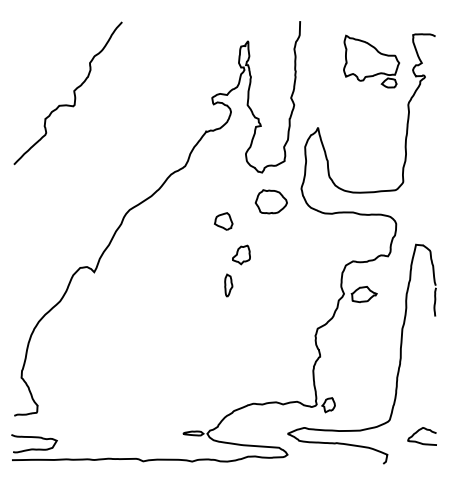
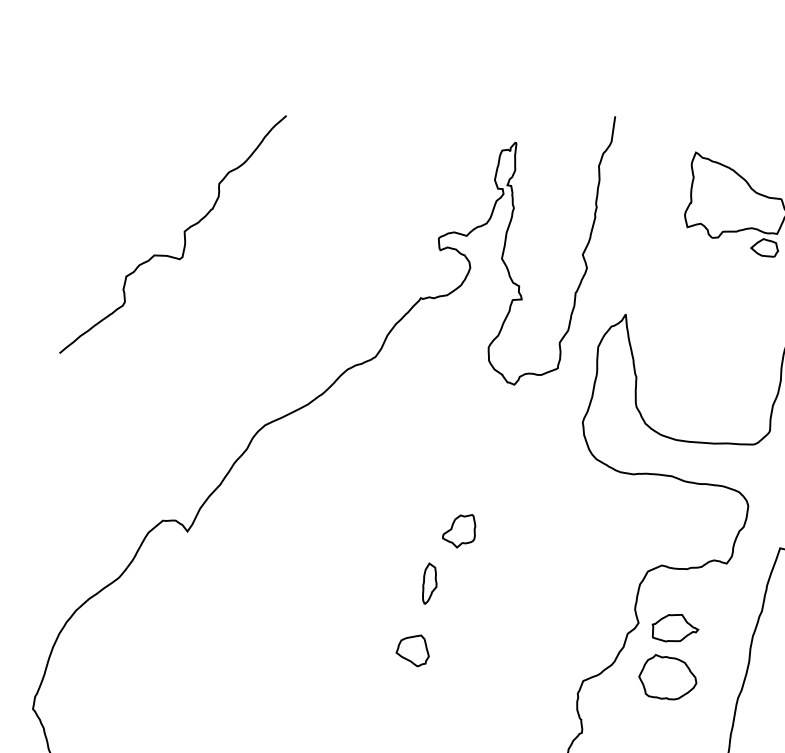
curve: (73, 93) -> (182, 235), moved
part: (270, 201) -> (666, 677), moved
part: (223, 221) -> (412, 650), moved

